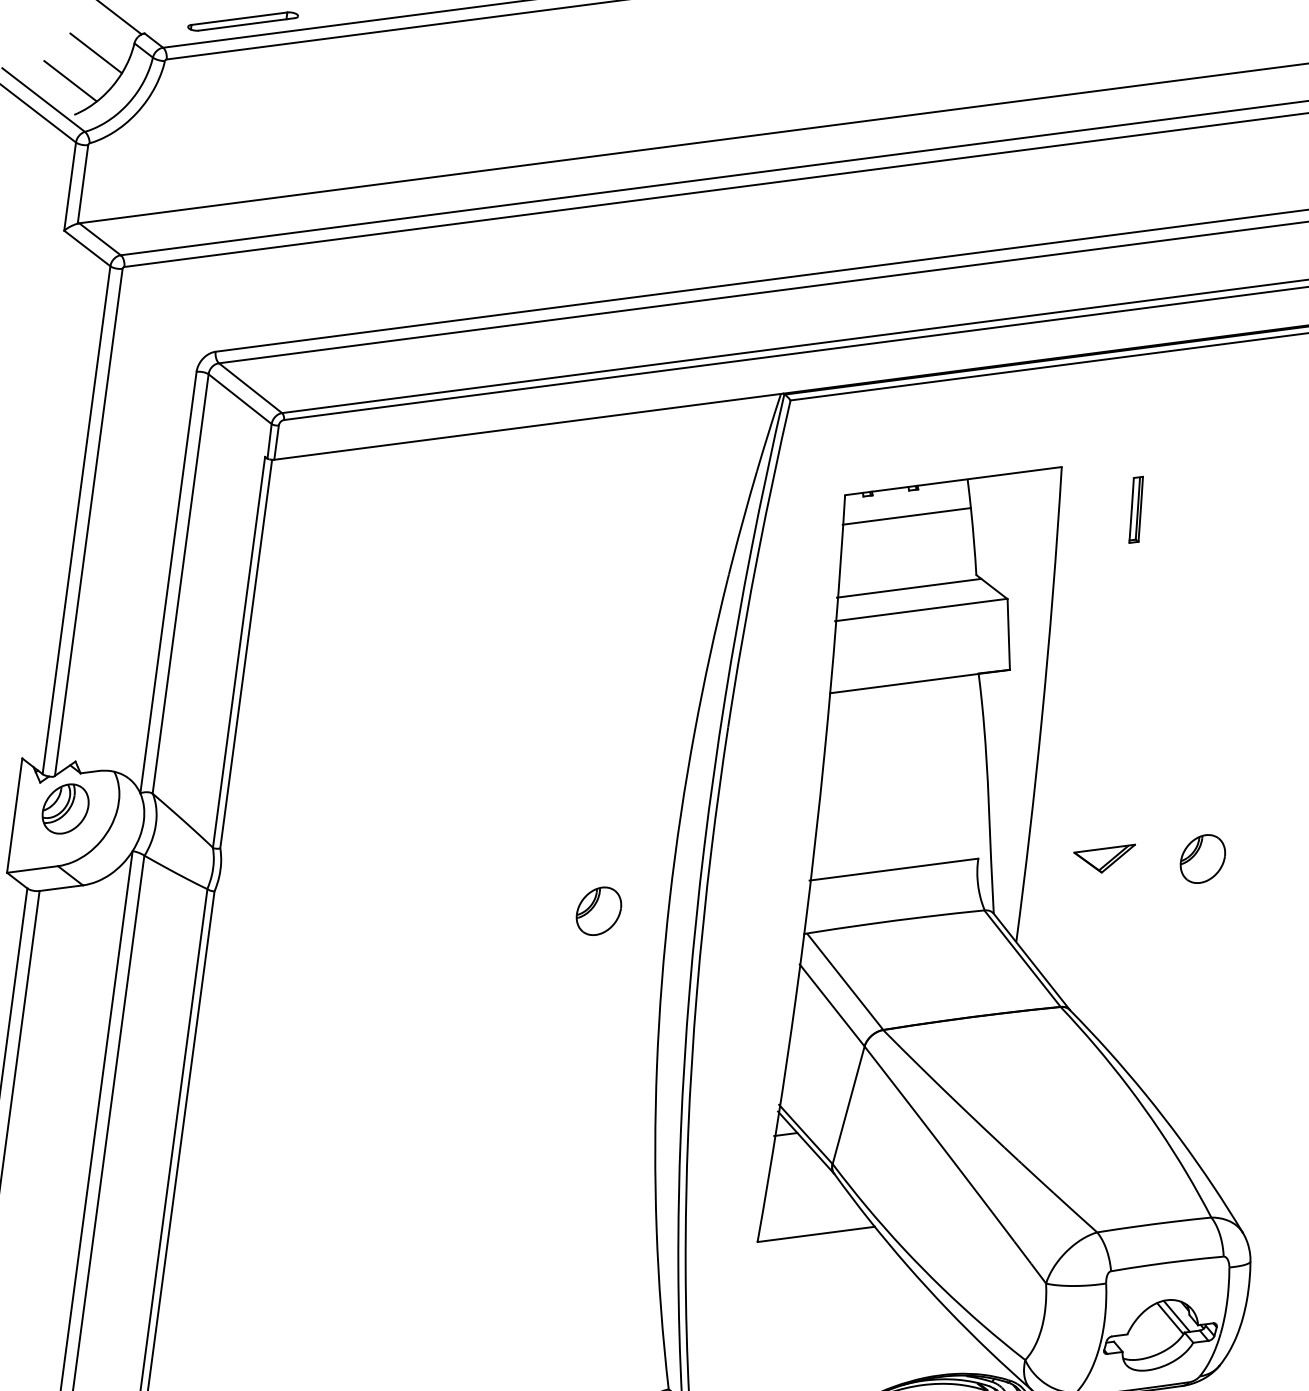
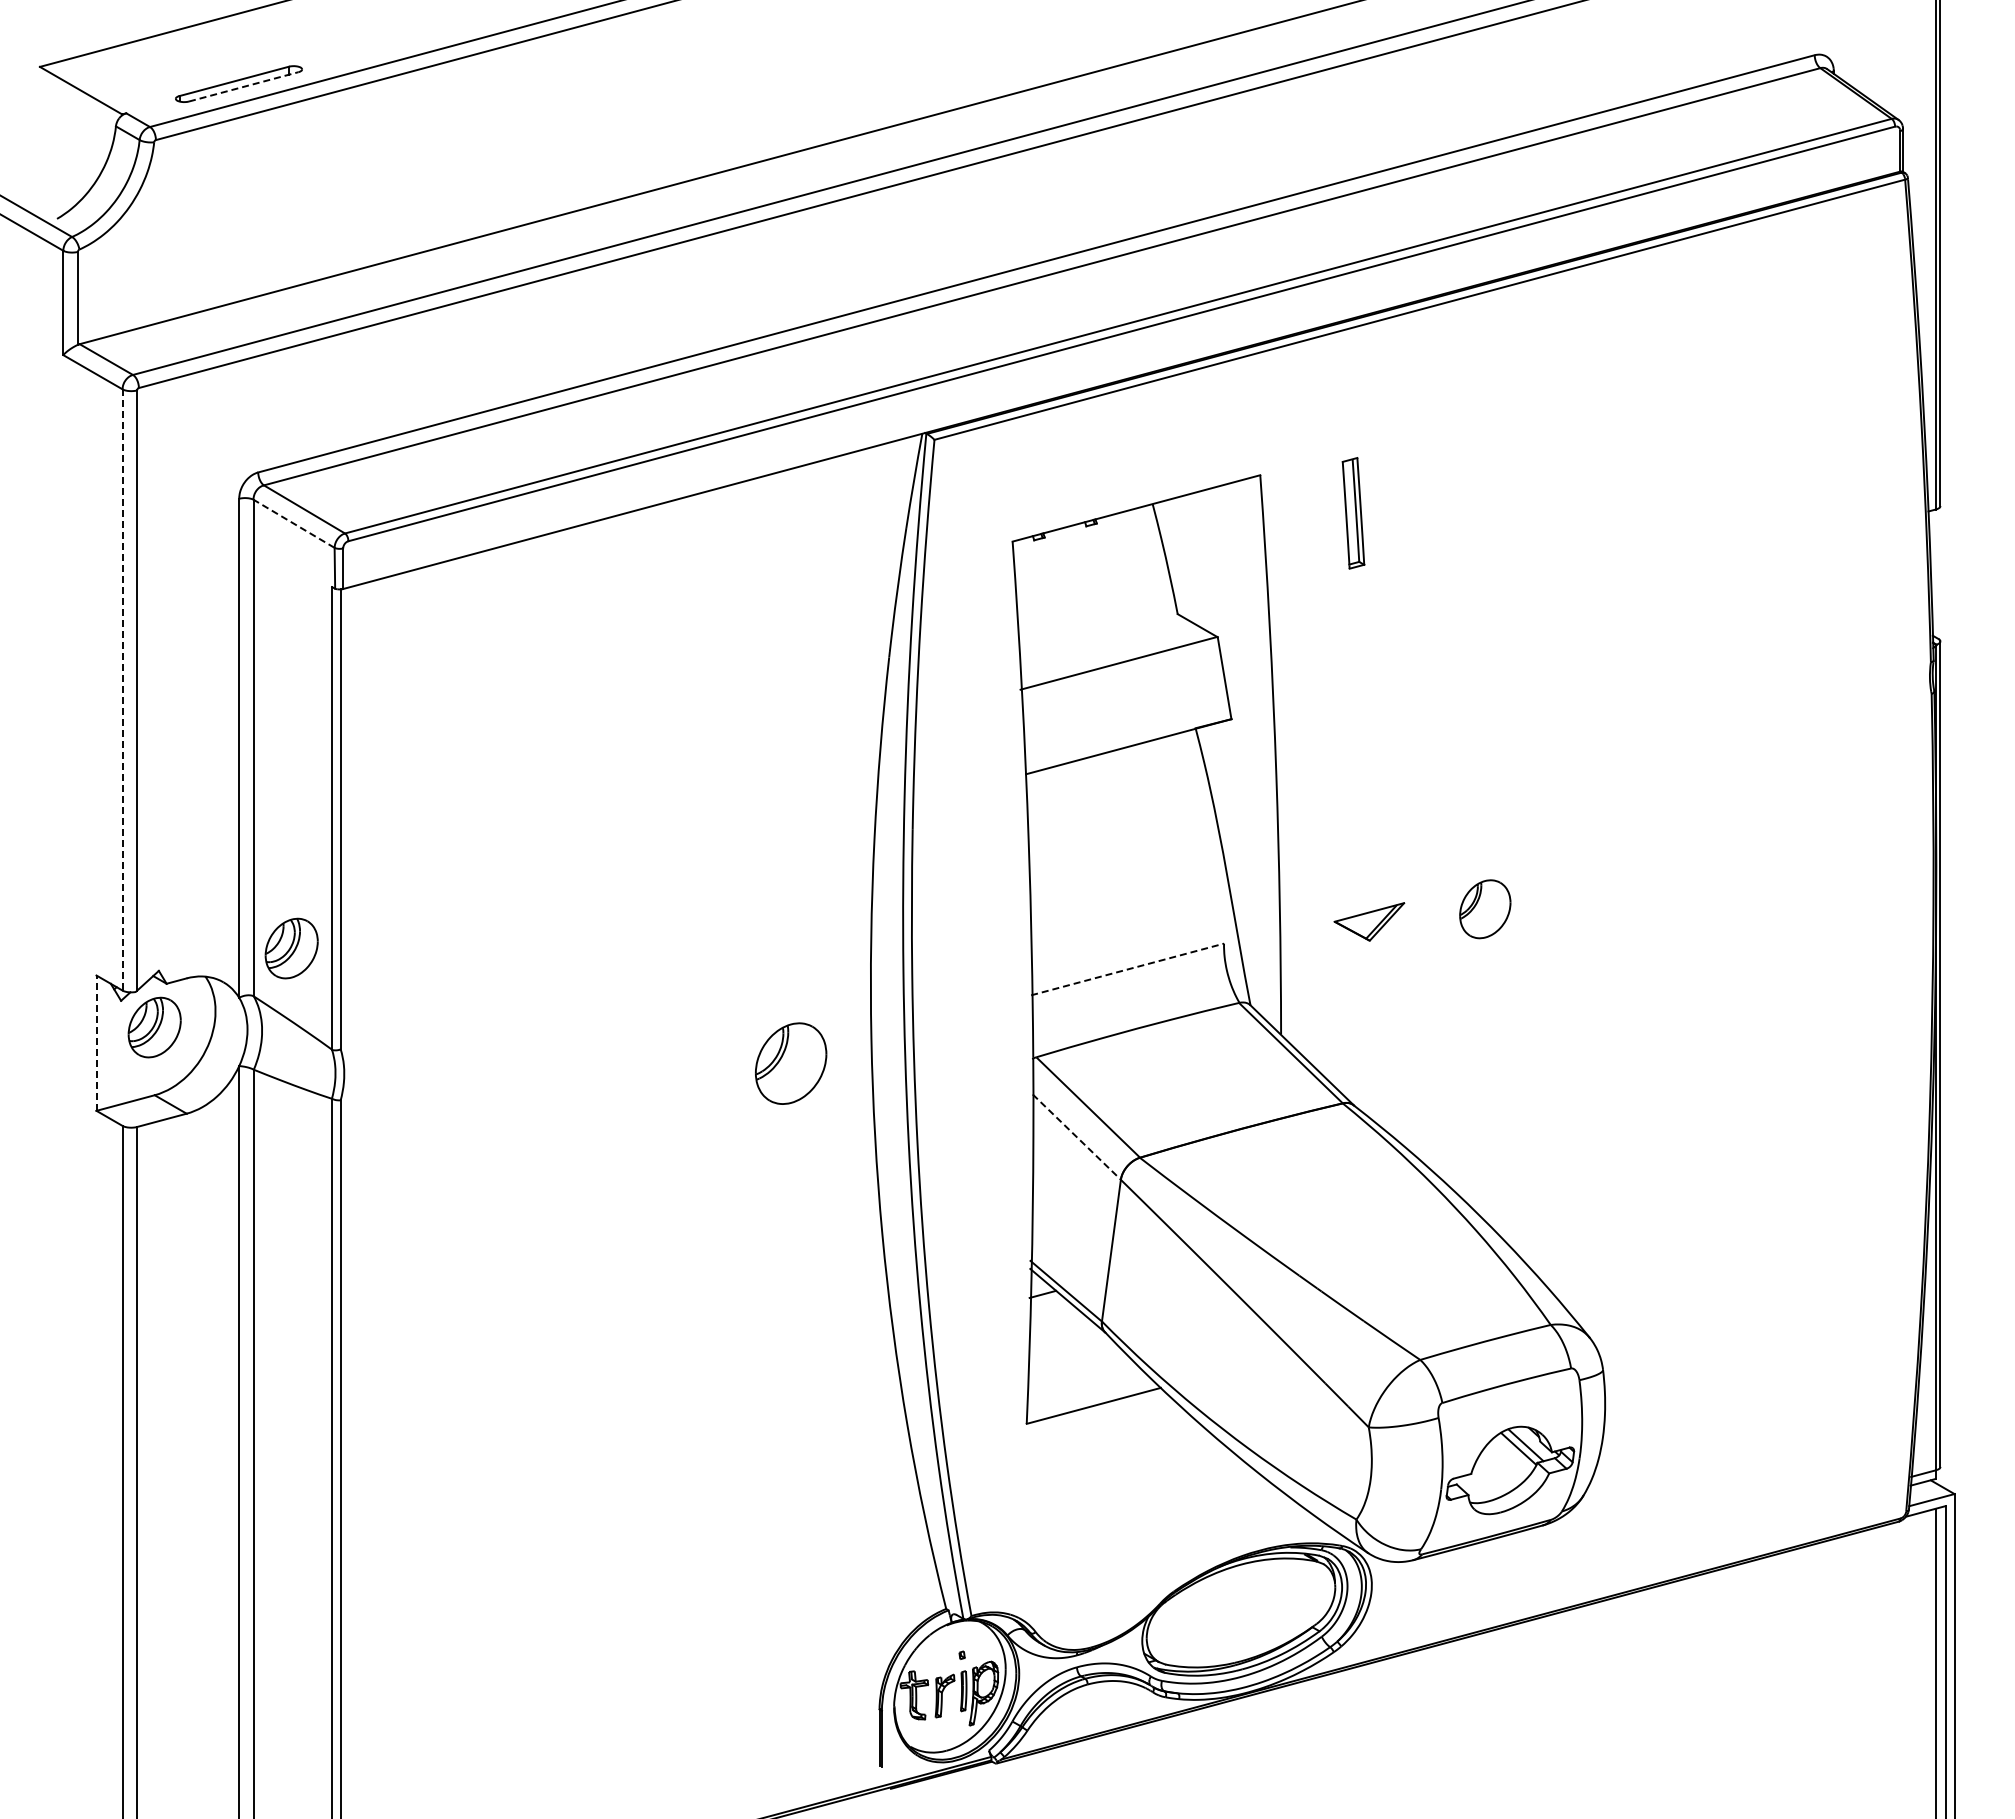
line: (246, 24) -> (243, 86), solid -> dashed
line: (95, 52) -> (72, 143), removed
line: (70, 80) -> (47, 179), removed
line: (239, 398) -> (293, 523), solid -> dashed
part: (1136, 509) -> (1353, 513), size x1.4
line: (906, 516) -> (1087, 556), removed
line: (76, 519) -> (122, 689), solid -> dashed
line: (909, 587) -> (1101, 639), removed
part: (190, 757) -> (291, 948), added
line: (14, 815) -> (96, 1043), solid -> dashed
line: (893, 869) -> (1127, 969), solid -> dashed
part: (598, 911) -> (790, 1063), size x1.4
line: (832, 1005) -> (1077, 1137), solid -> dashed

